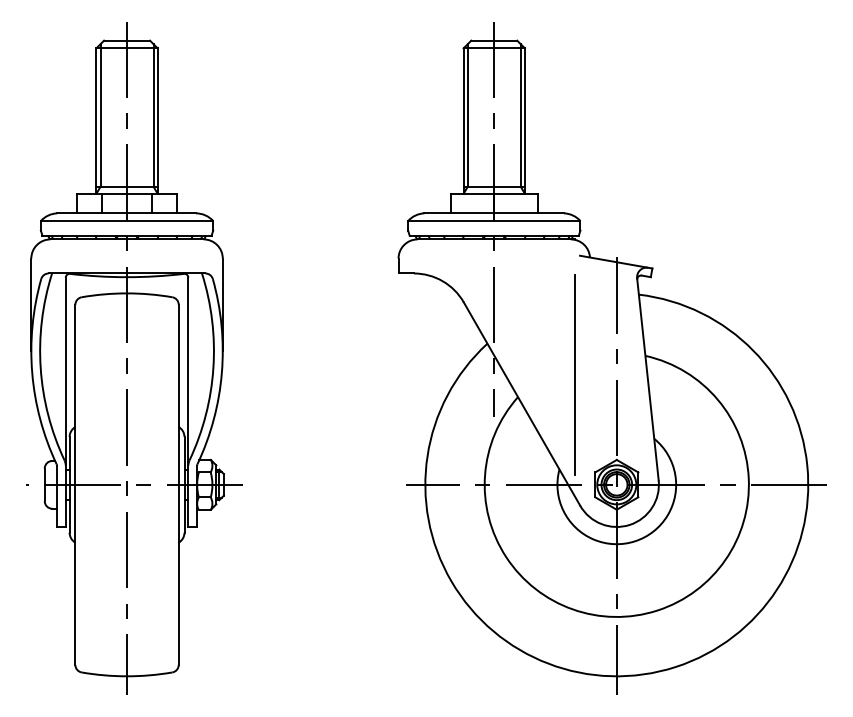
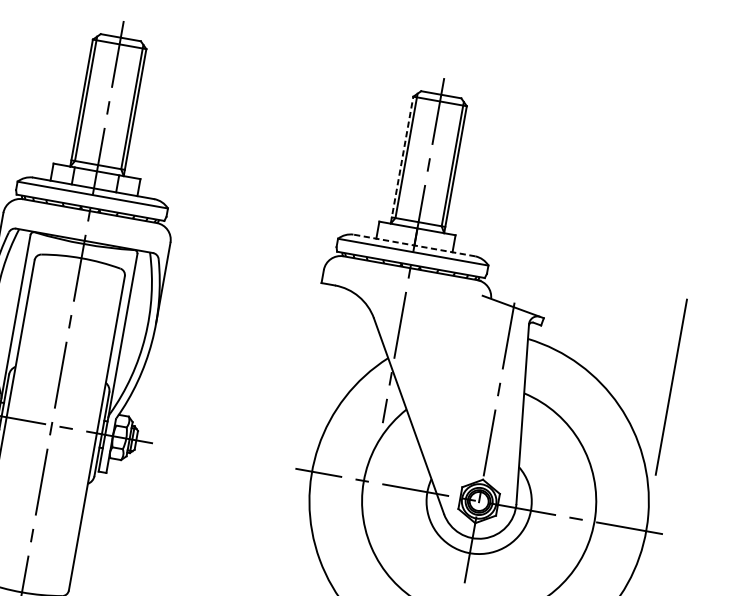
line: (463, 121) -> (401, 160), solid -> dashed
line: (494, 213) -> (414, 245), solid -> dashed
line: (574, 374) -> (671, 386), moved

